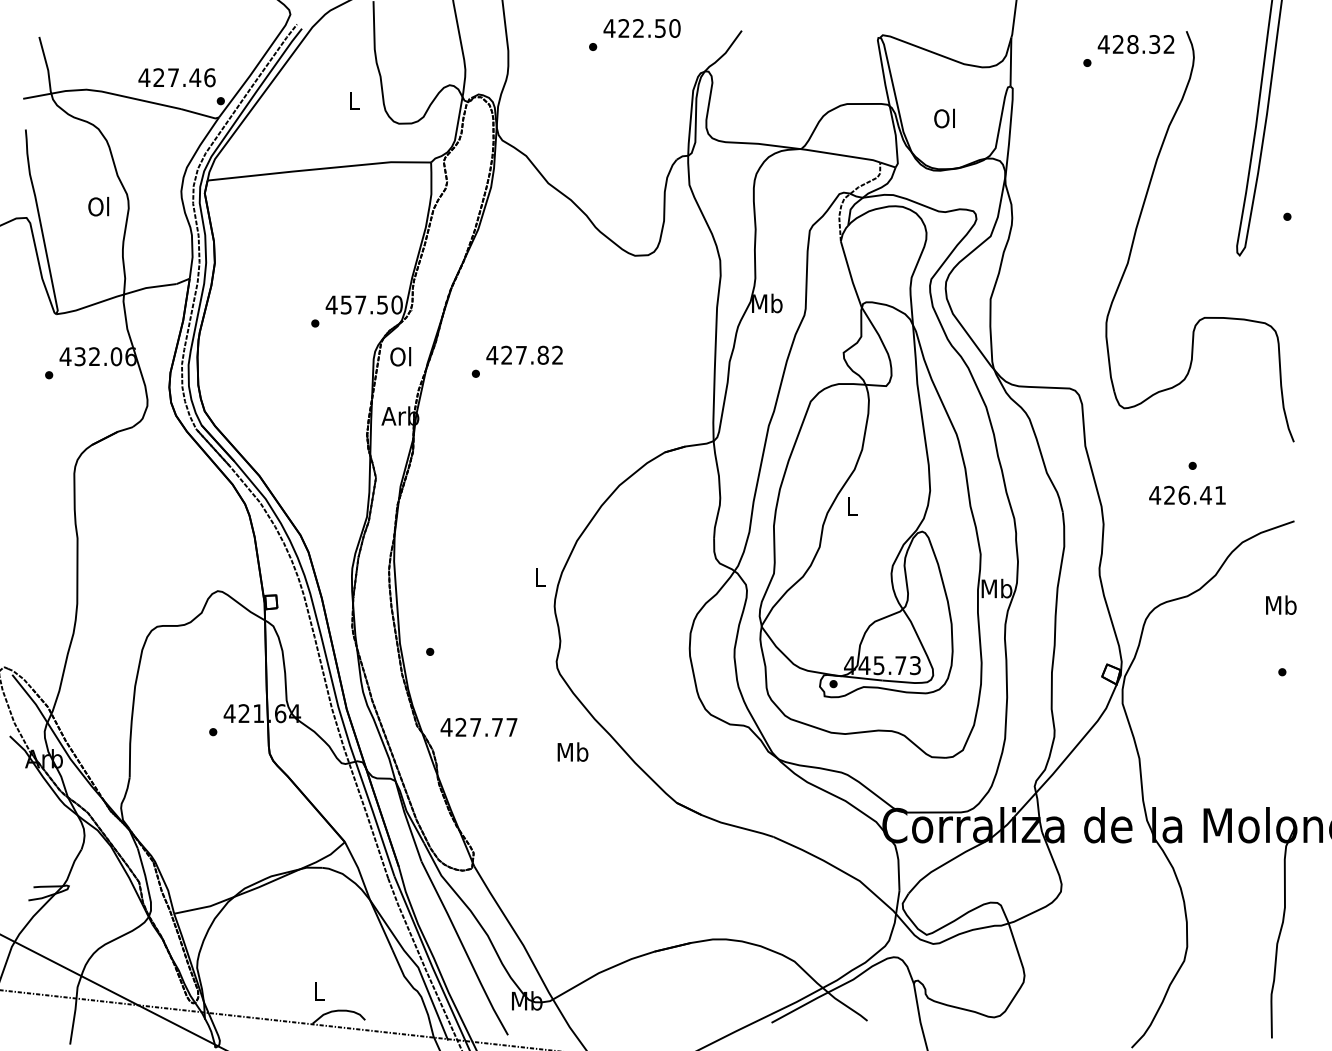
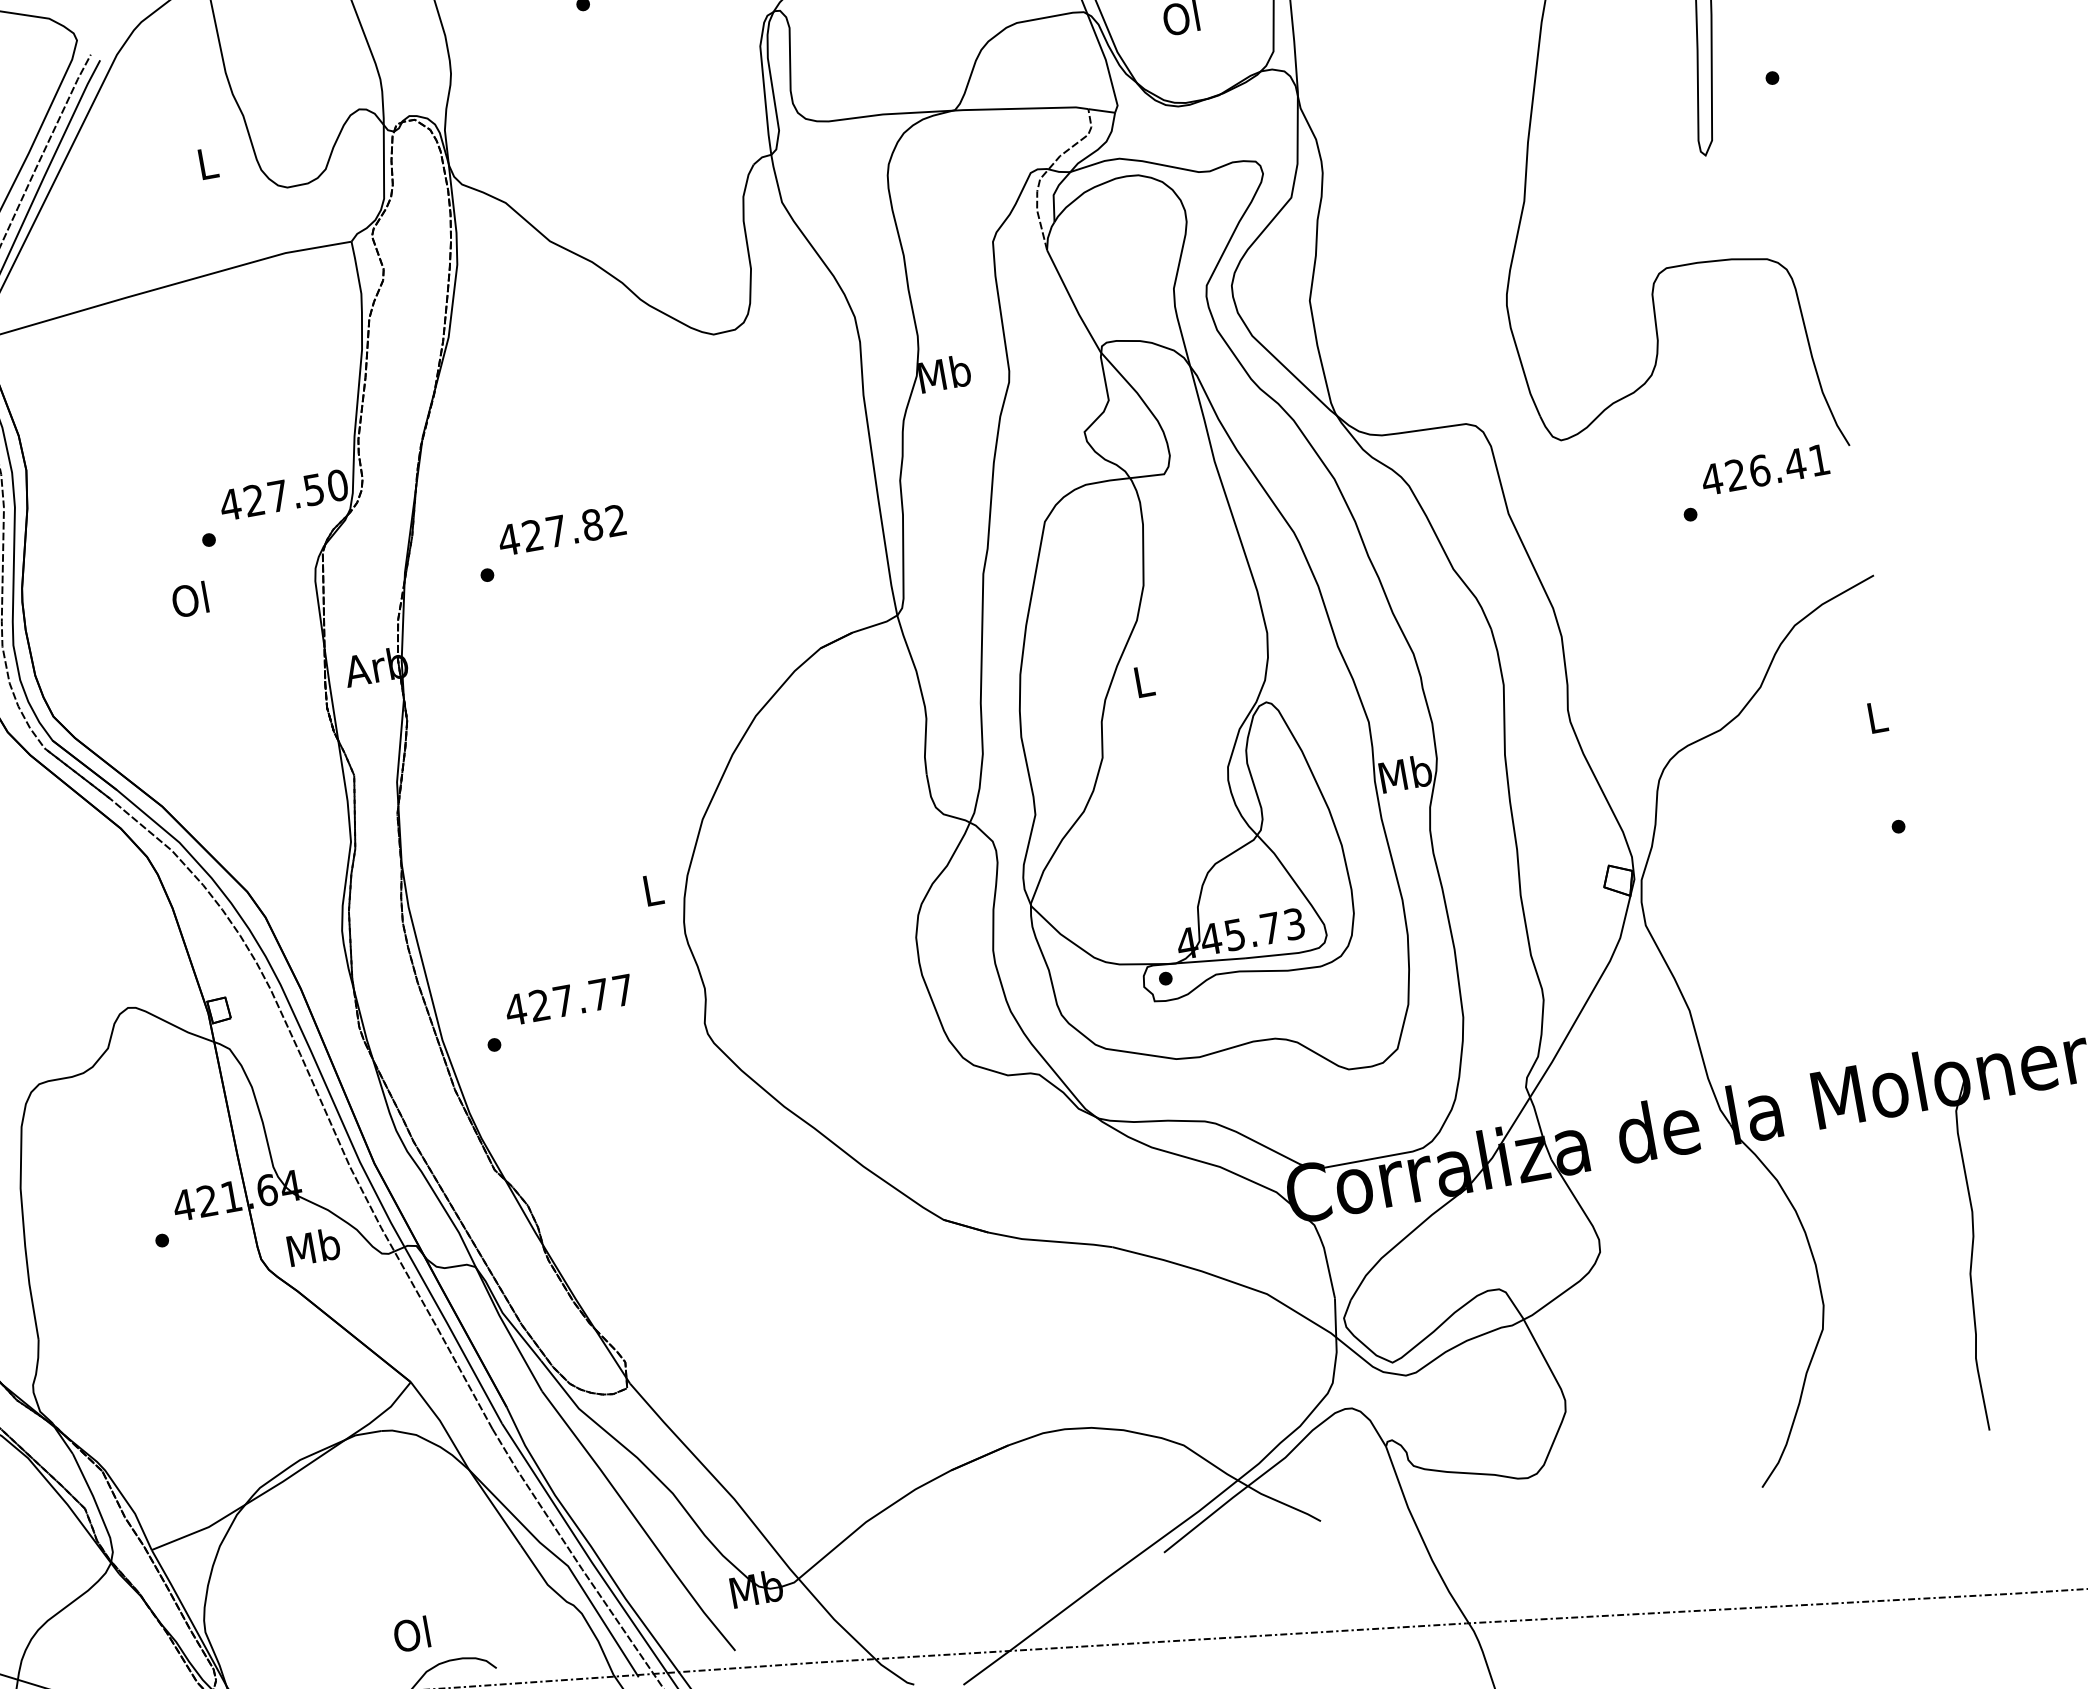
text: (345, 304) -> (252, 499), 457.50 -> 427.50
text: (400, 356) -> (189, 599), moved
text: (1187, 494) -> (1764, 468), moved
text: (1281, 604) -> (1877, 715), Mb -> L
text: (478, 726) -> (568, 998), moved
text: (572, 751) -> (312, 1246), moved
text: (318, 990) -> (411, 1633), L -> Ol

